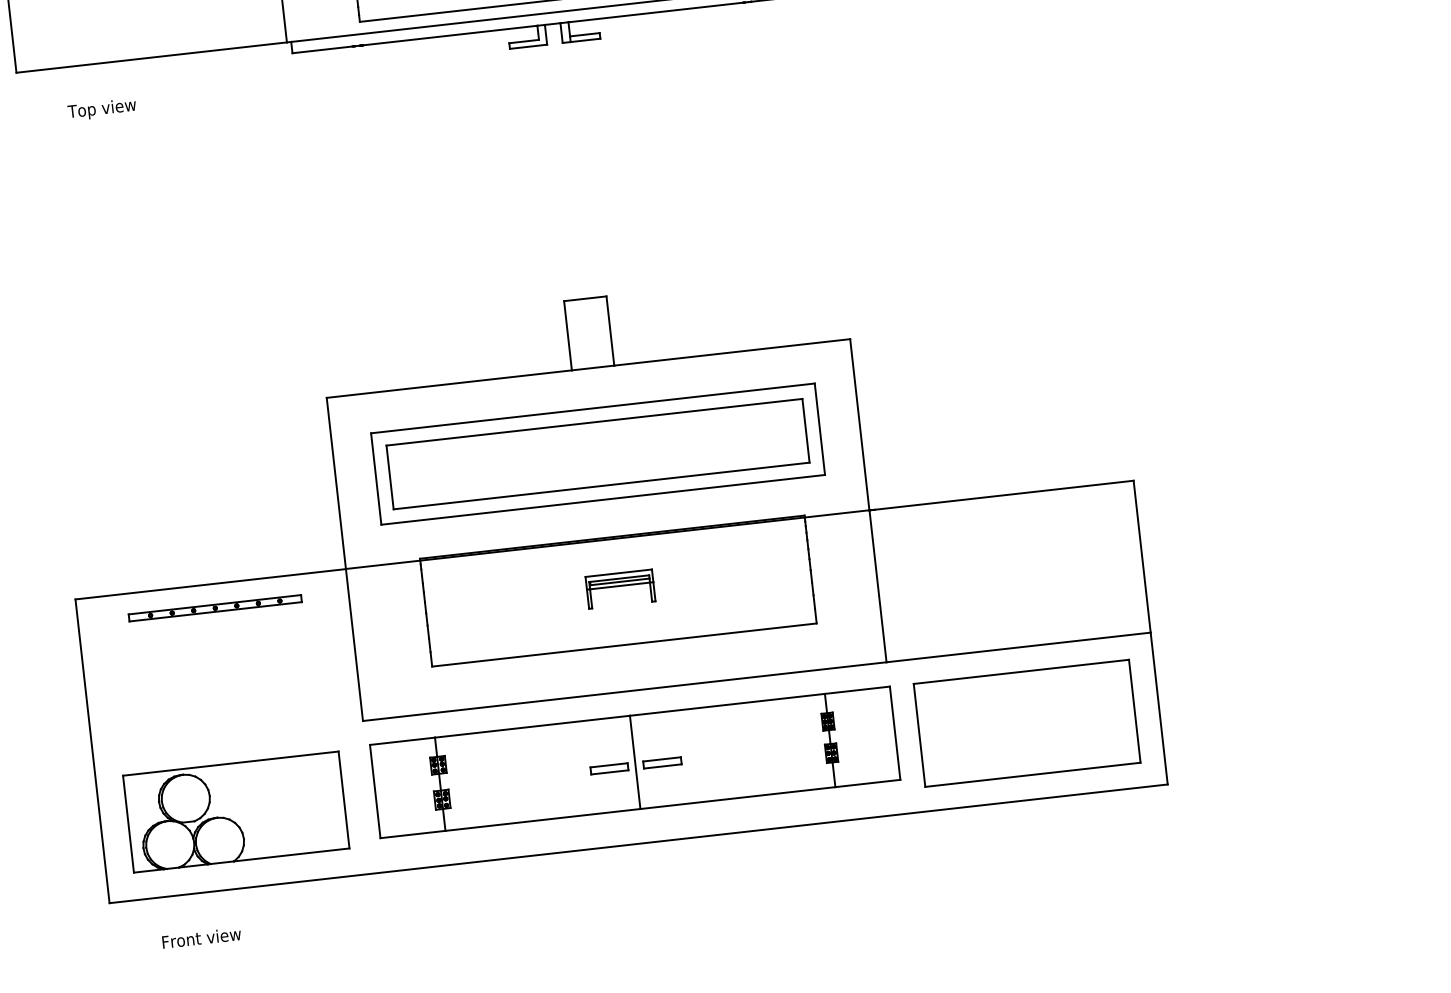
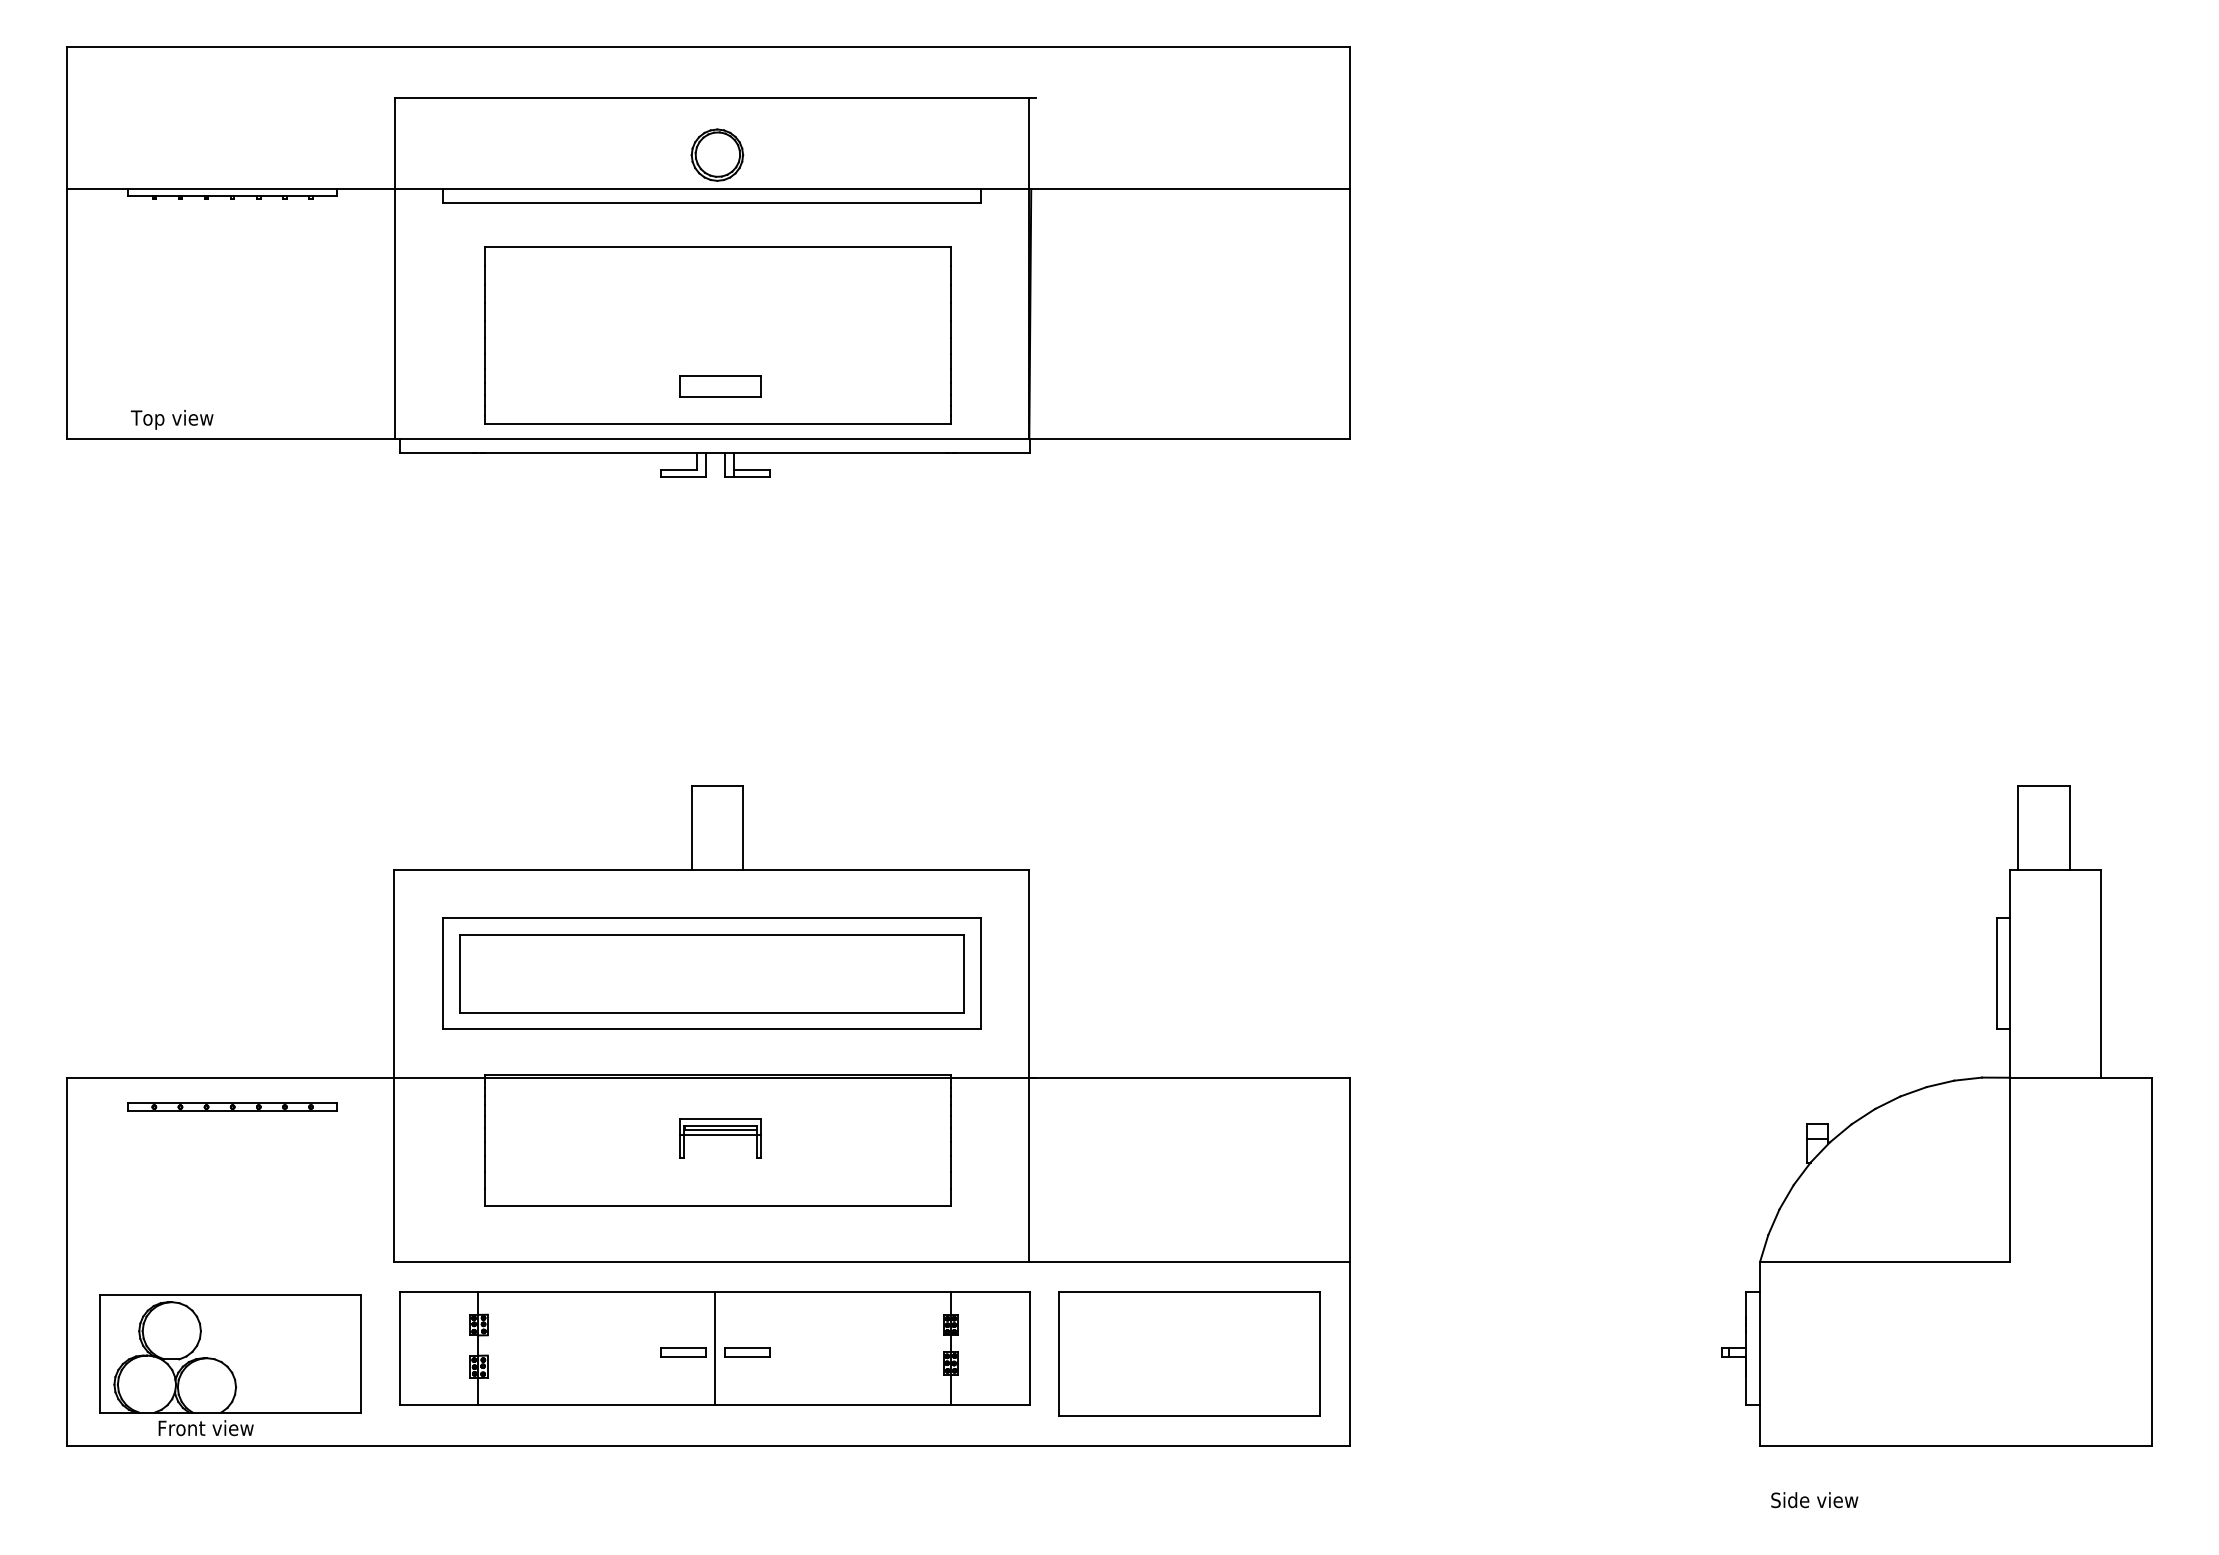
text: (101, 109) -> (171, 419), moved
text: (201, 938) -> (205, 1428), moved

